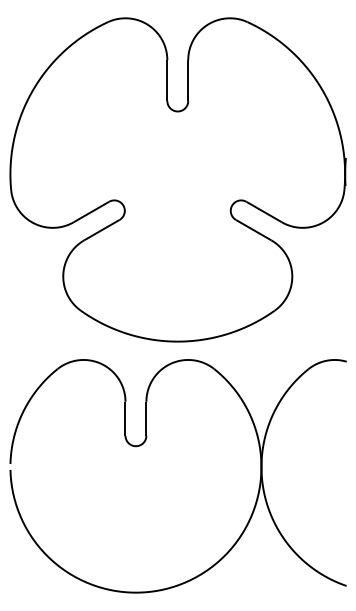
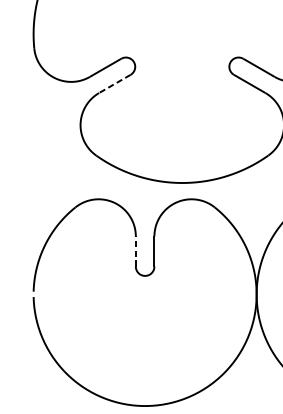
line: (101, 230) -> (114, 84), solid -> dashed
line: (125, 418) -> (135, 251), solid -> dashed

